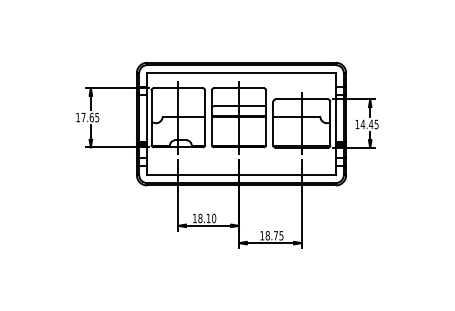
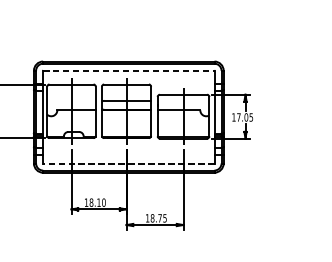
line: (242, 72) -> (129, 70), solid -> dashed
text: (366, 124) -> (242, 117), 14.45 -> 17.05
line: (241, 175) -> (128, 163), solid -> dashed

